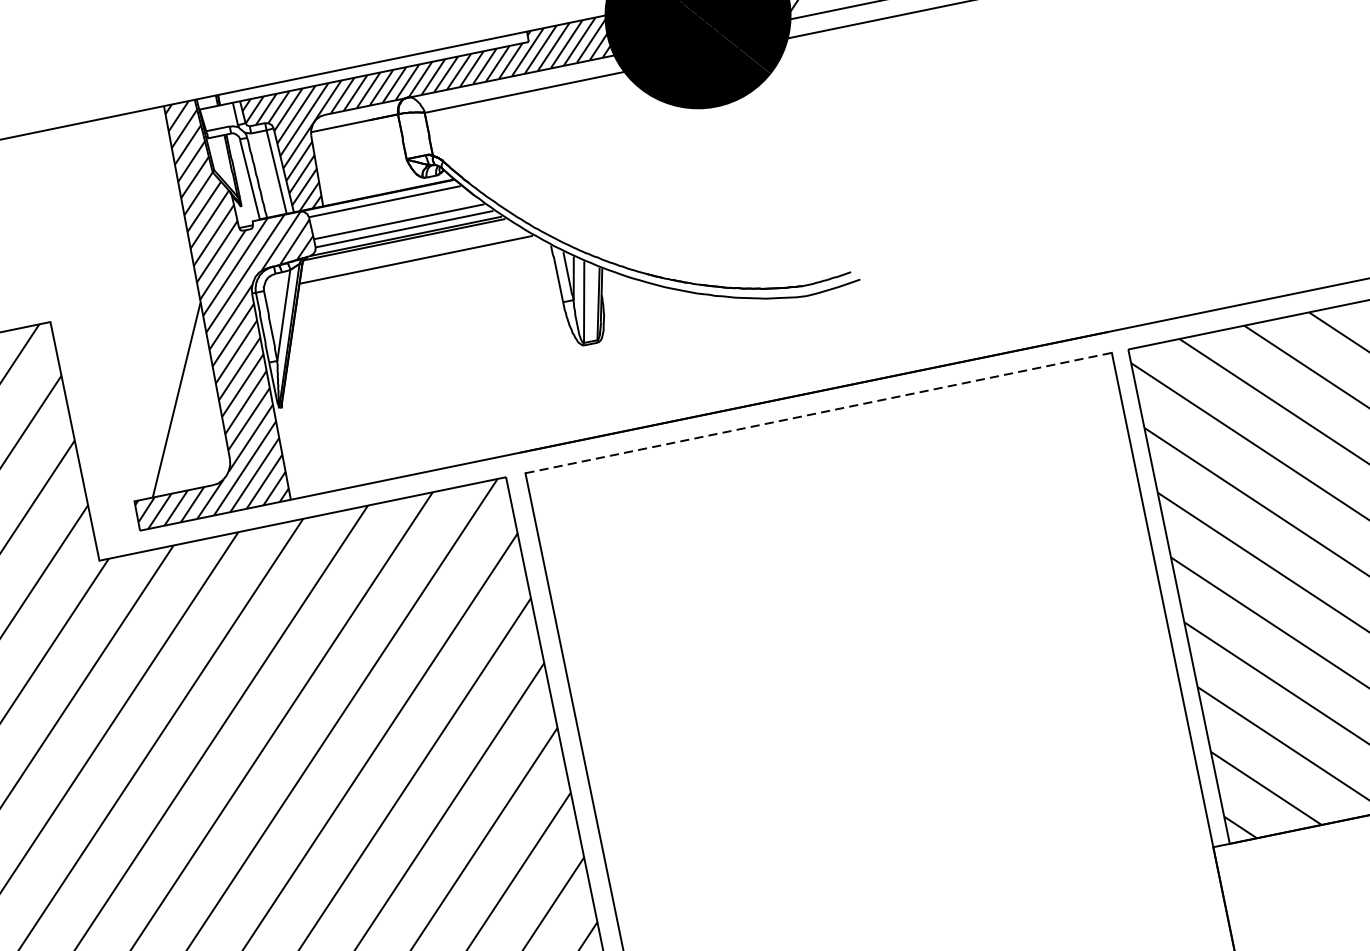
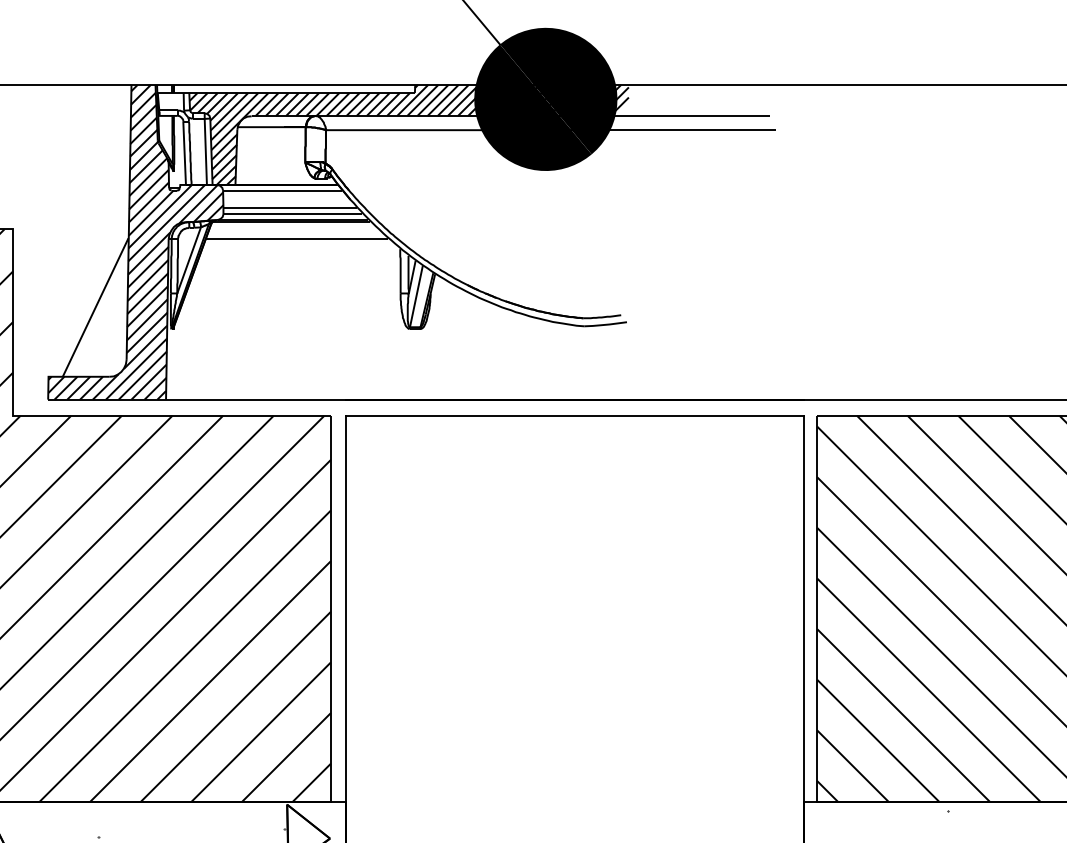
line: (818, 412) -> (575, 415), dashed -> solid

